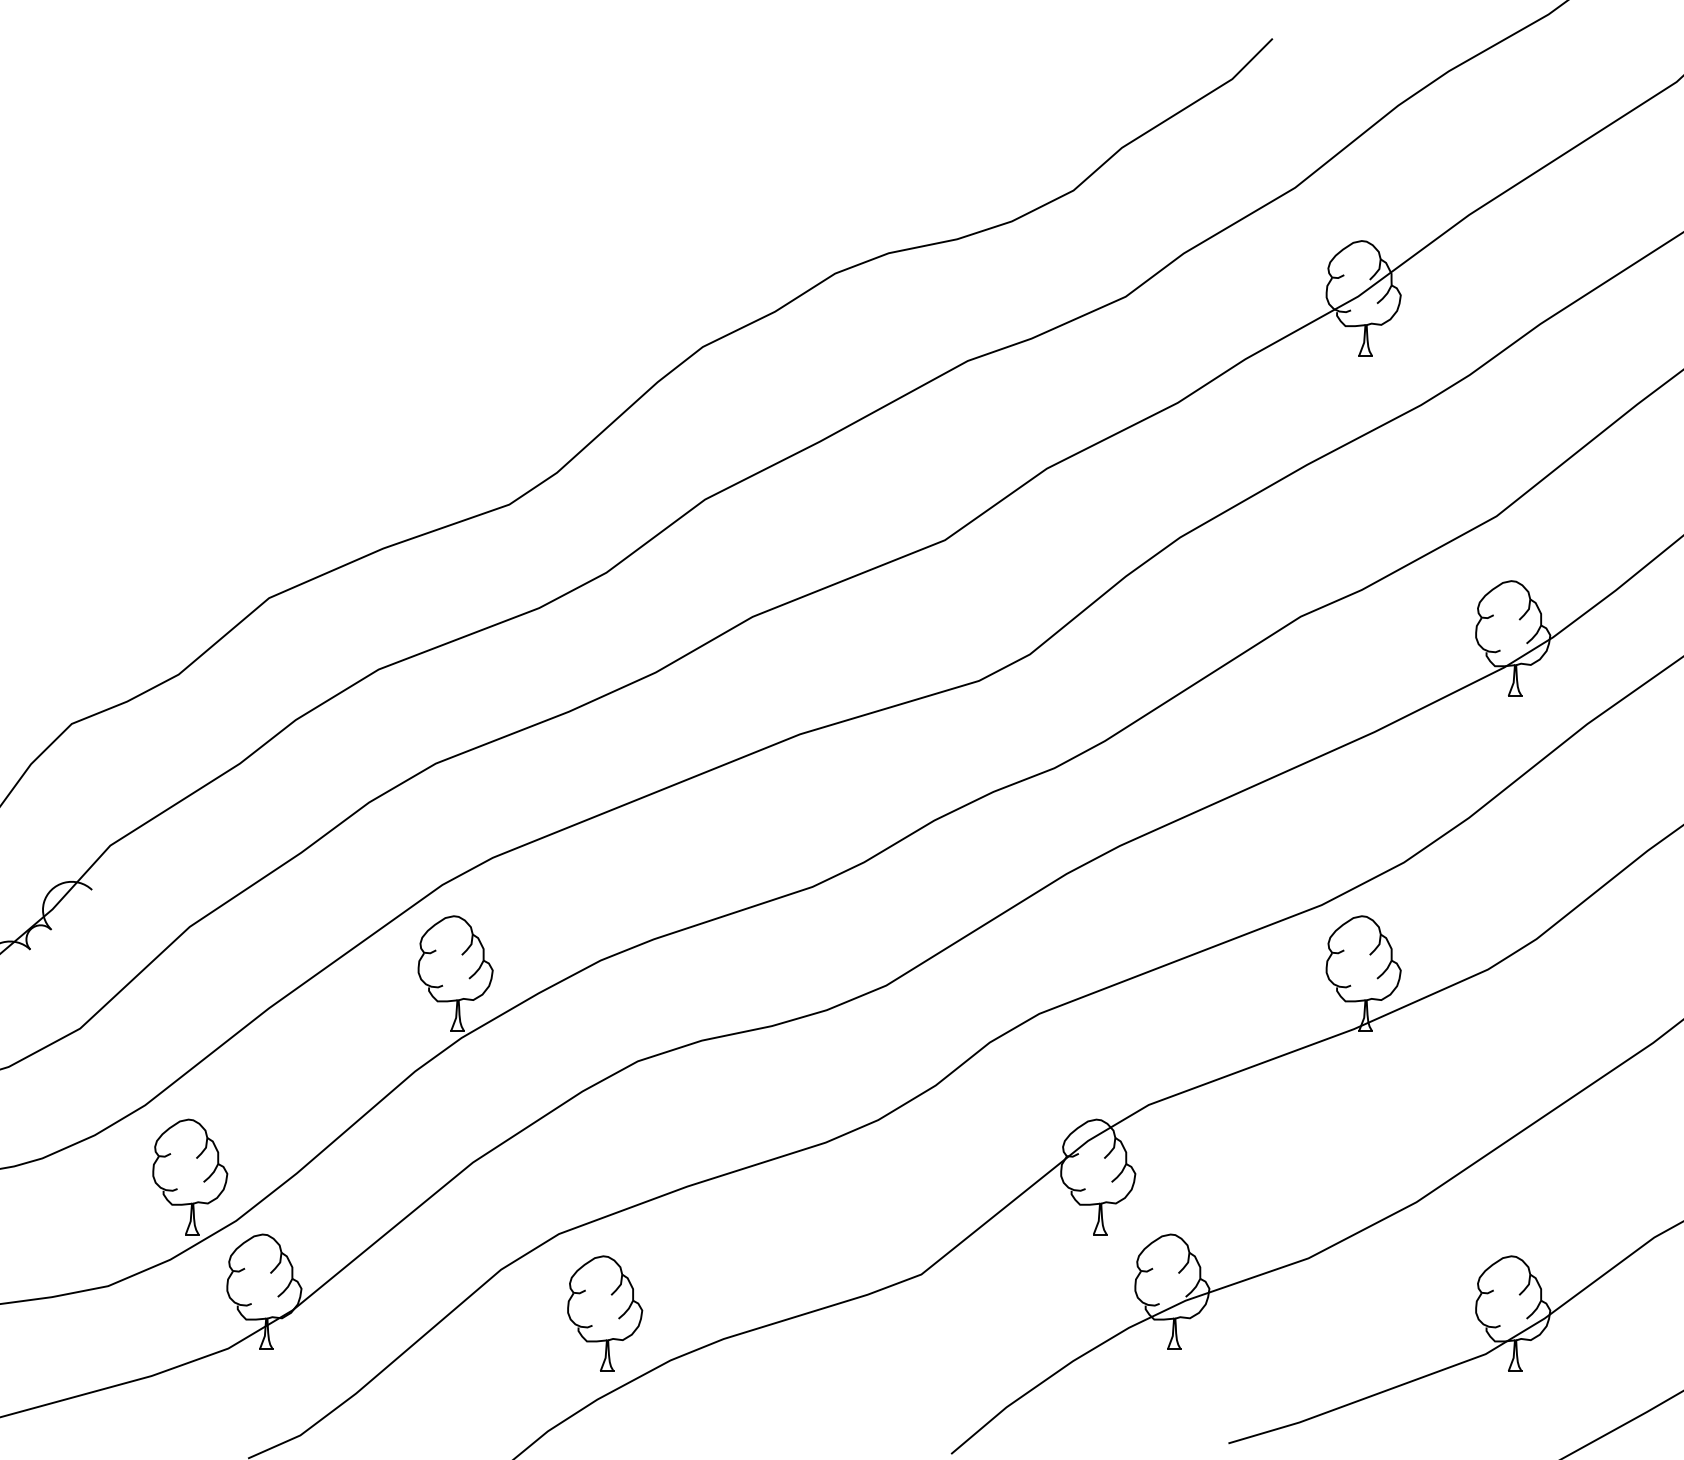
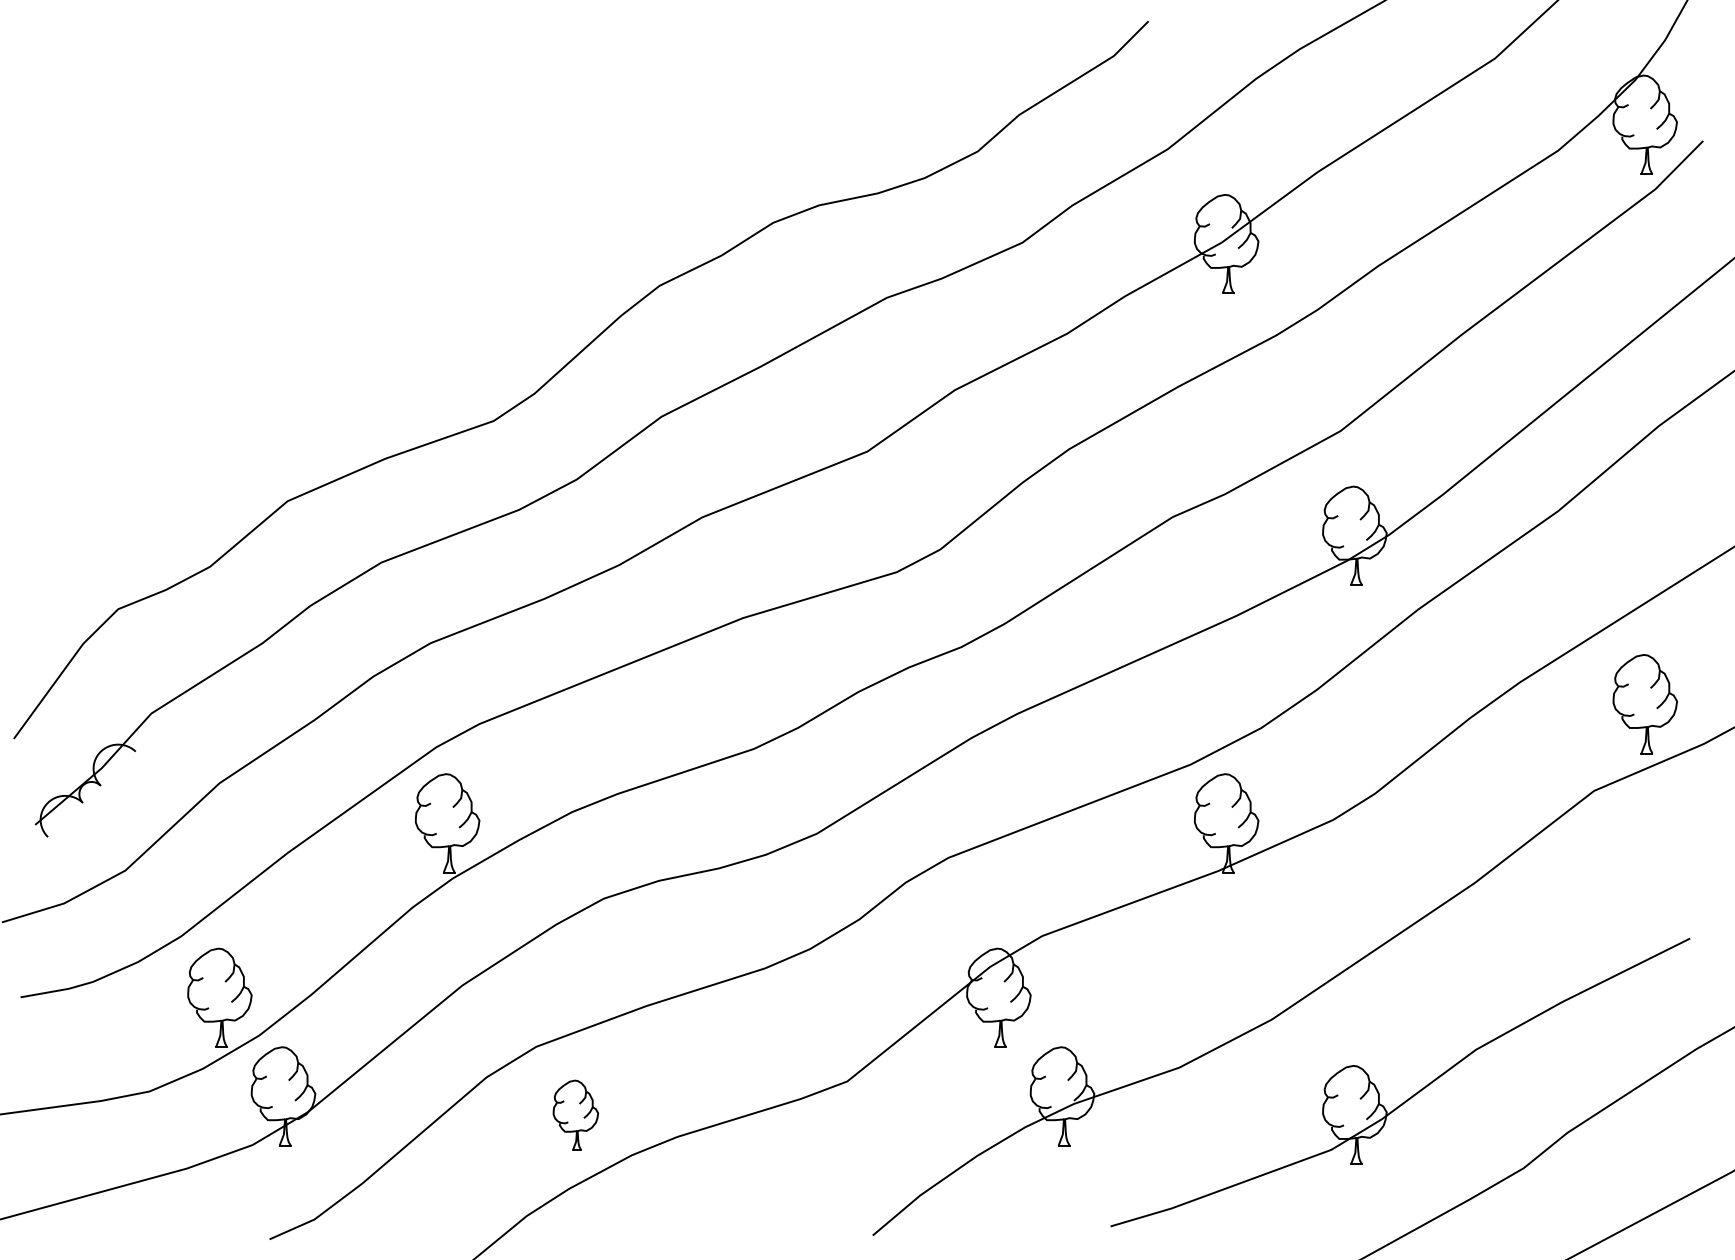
part: (604, 1312) -> (575, 1114), size x0.7

